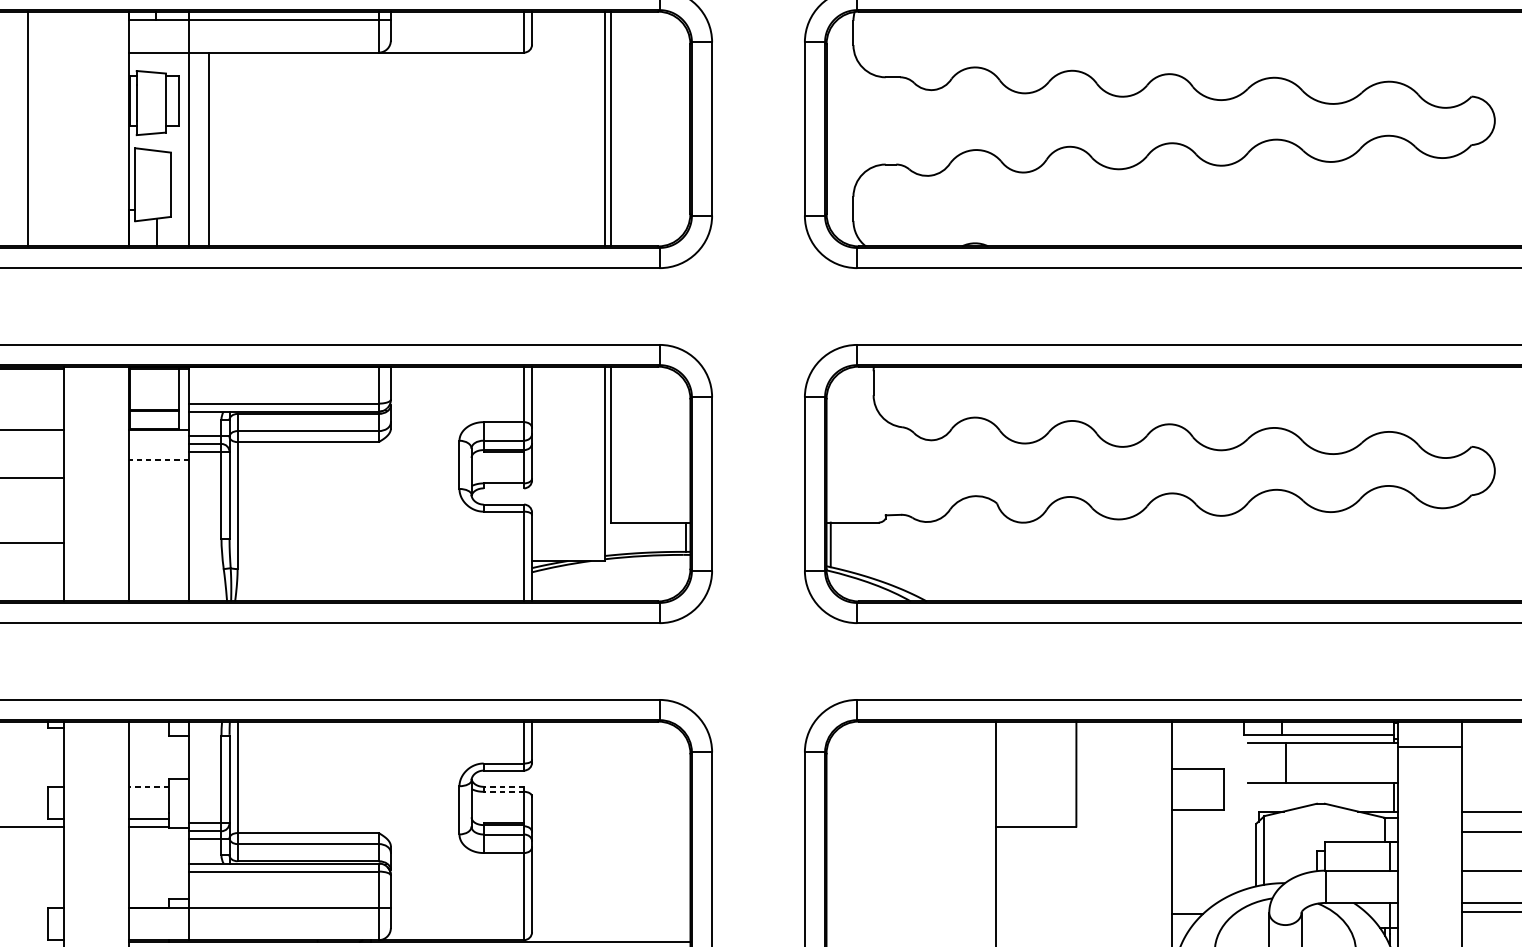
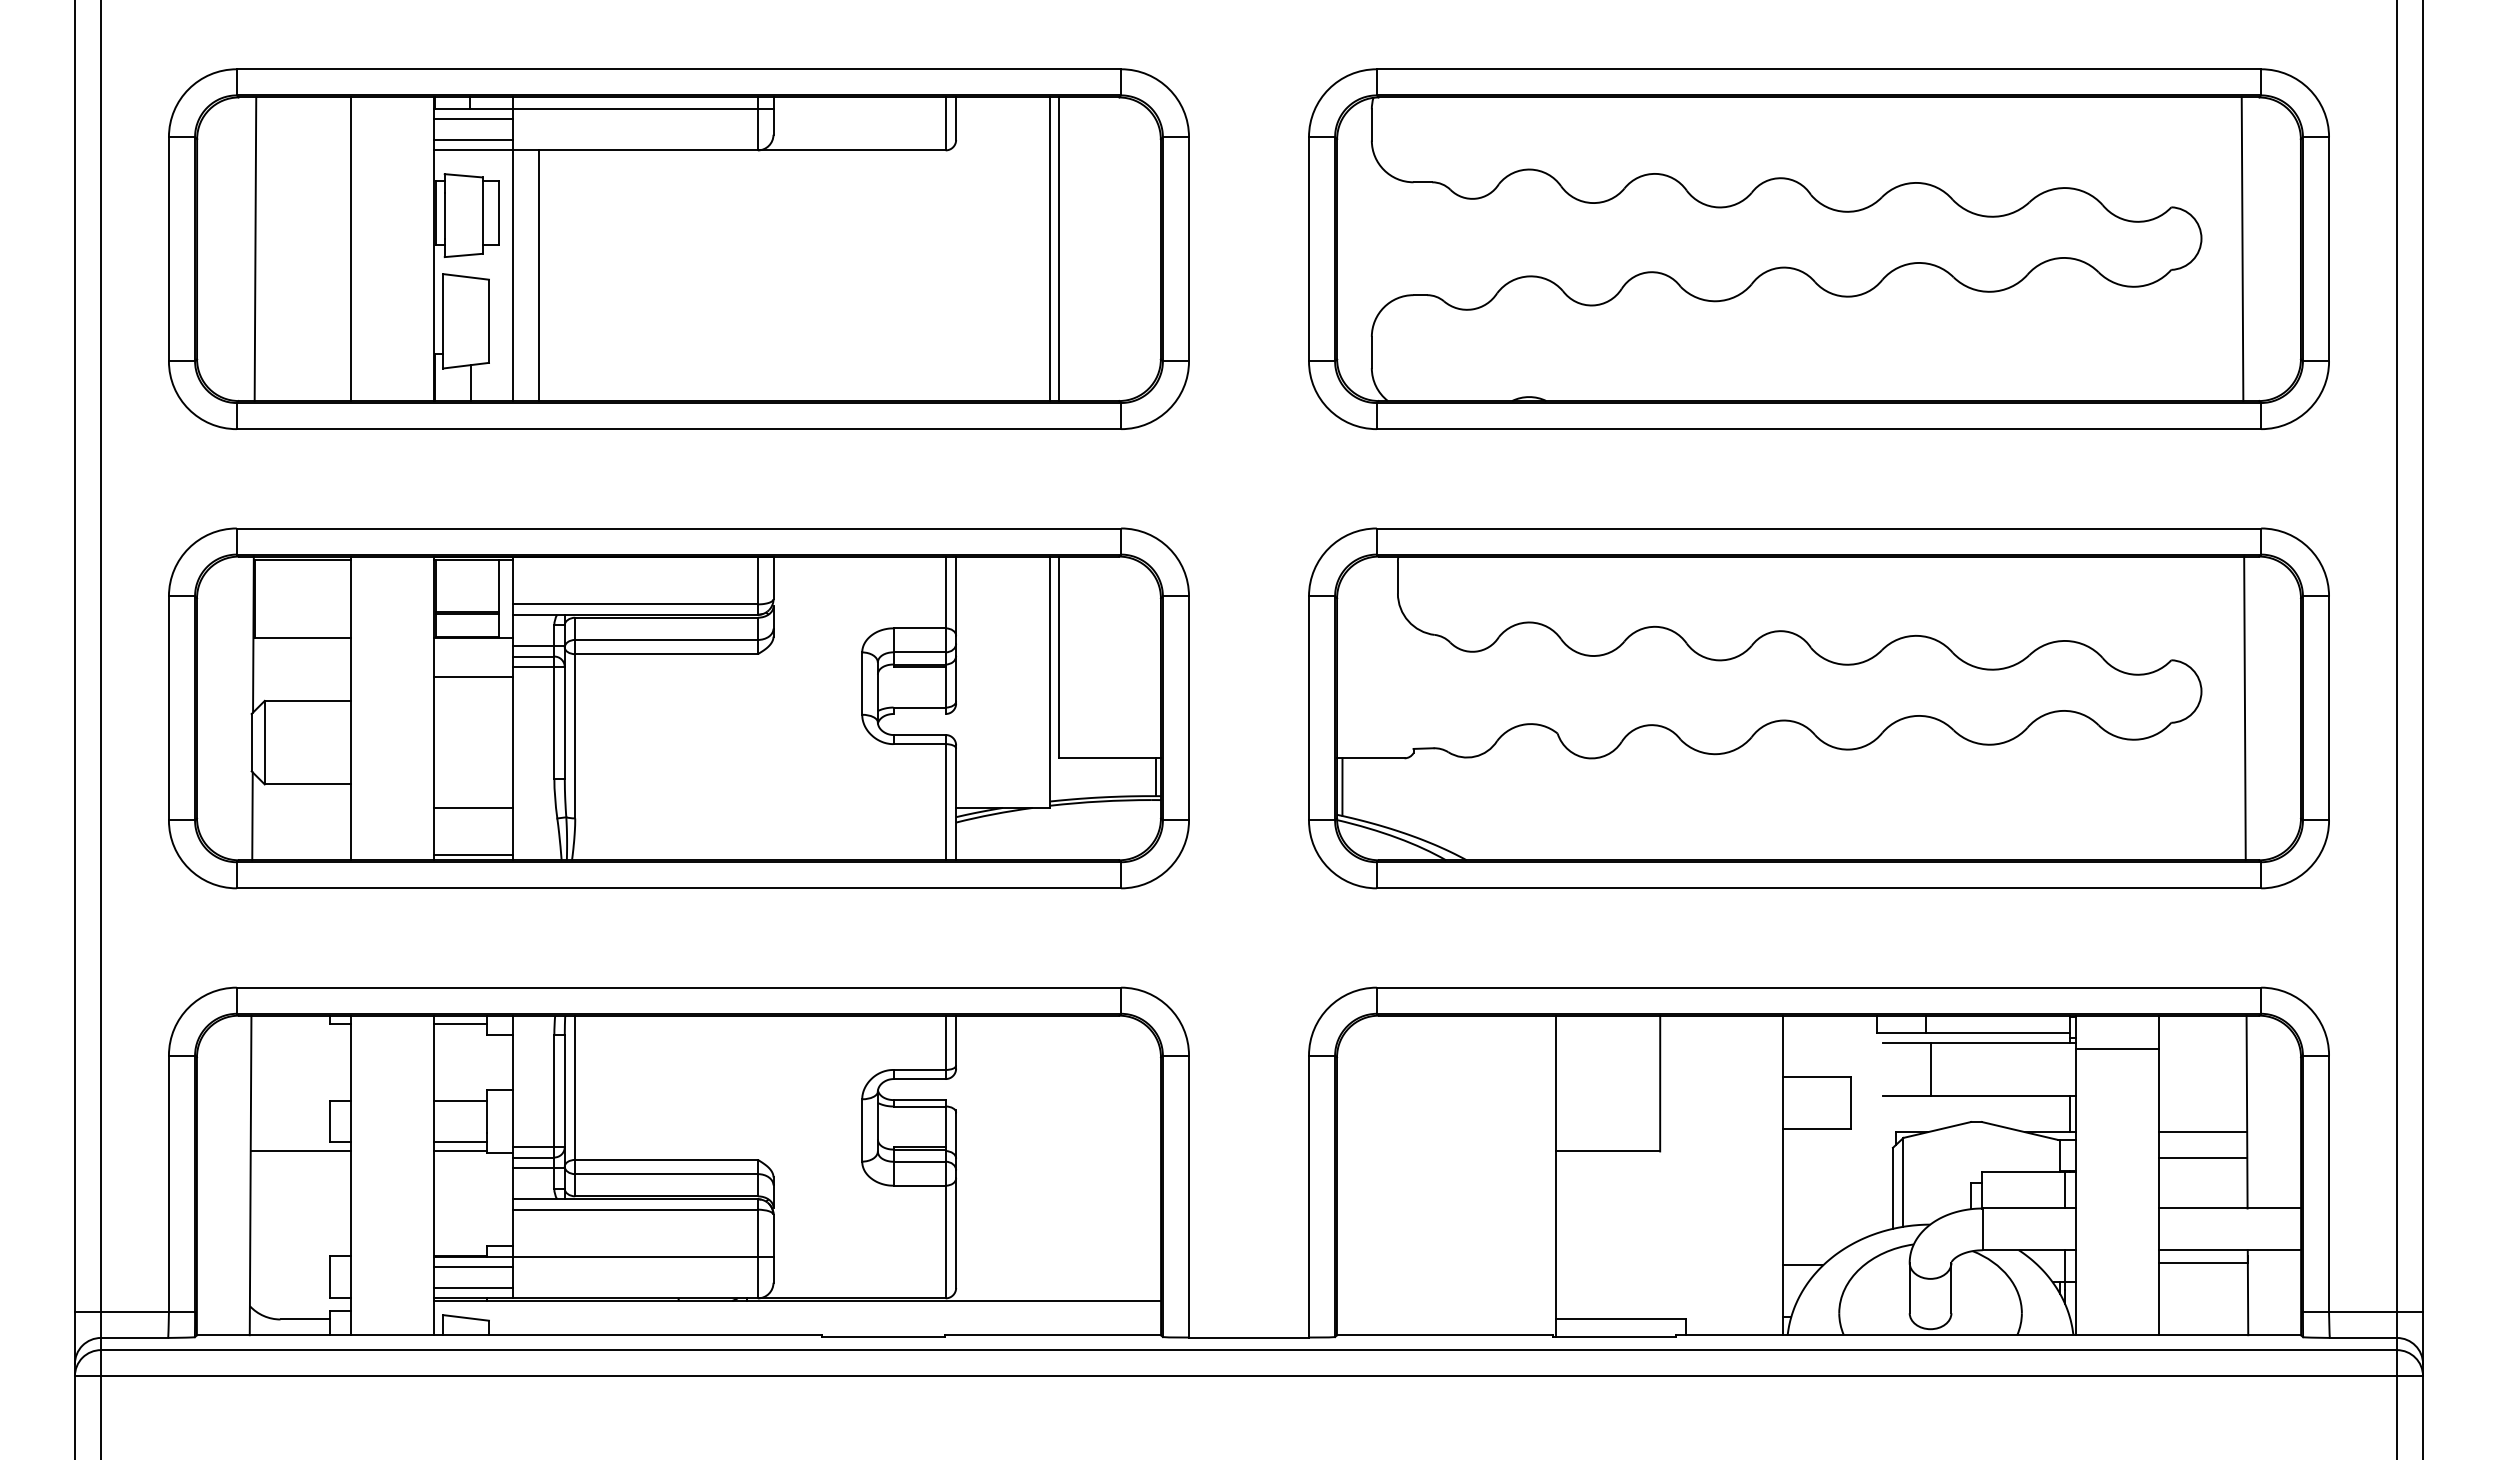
line: (158, 28) -> (473, 119), added
line: (158, 44) -> (473, 139), added
line: (27, 128) -> (350, 248), moved
line: (158, 460) -> (473, 677), dashed -> solid
line: (158, 560) -> (473, 807), added
line: (158, 596) -> (473, 854), added
line: (148, 728) -> (460, 1024), added
line: (148, 787) -> (459, 1100), dashed -> solid
line: (503, 787) -> (919, 1100), dashed -> solid
line: (503, 791) -> (919, 1106), dashed -> solid
line: (158, 916) -> (473, 1267), added
line: (158, 931) -> (473, 1287), added

